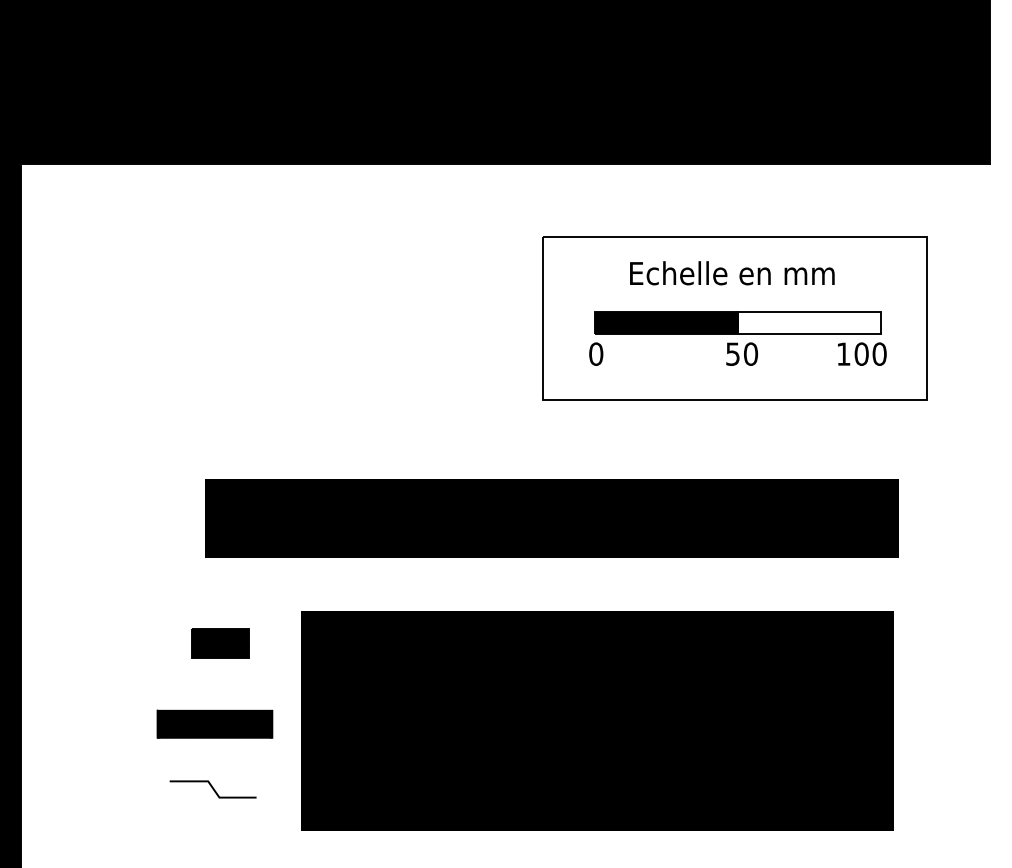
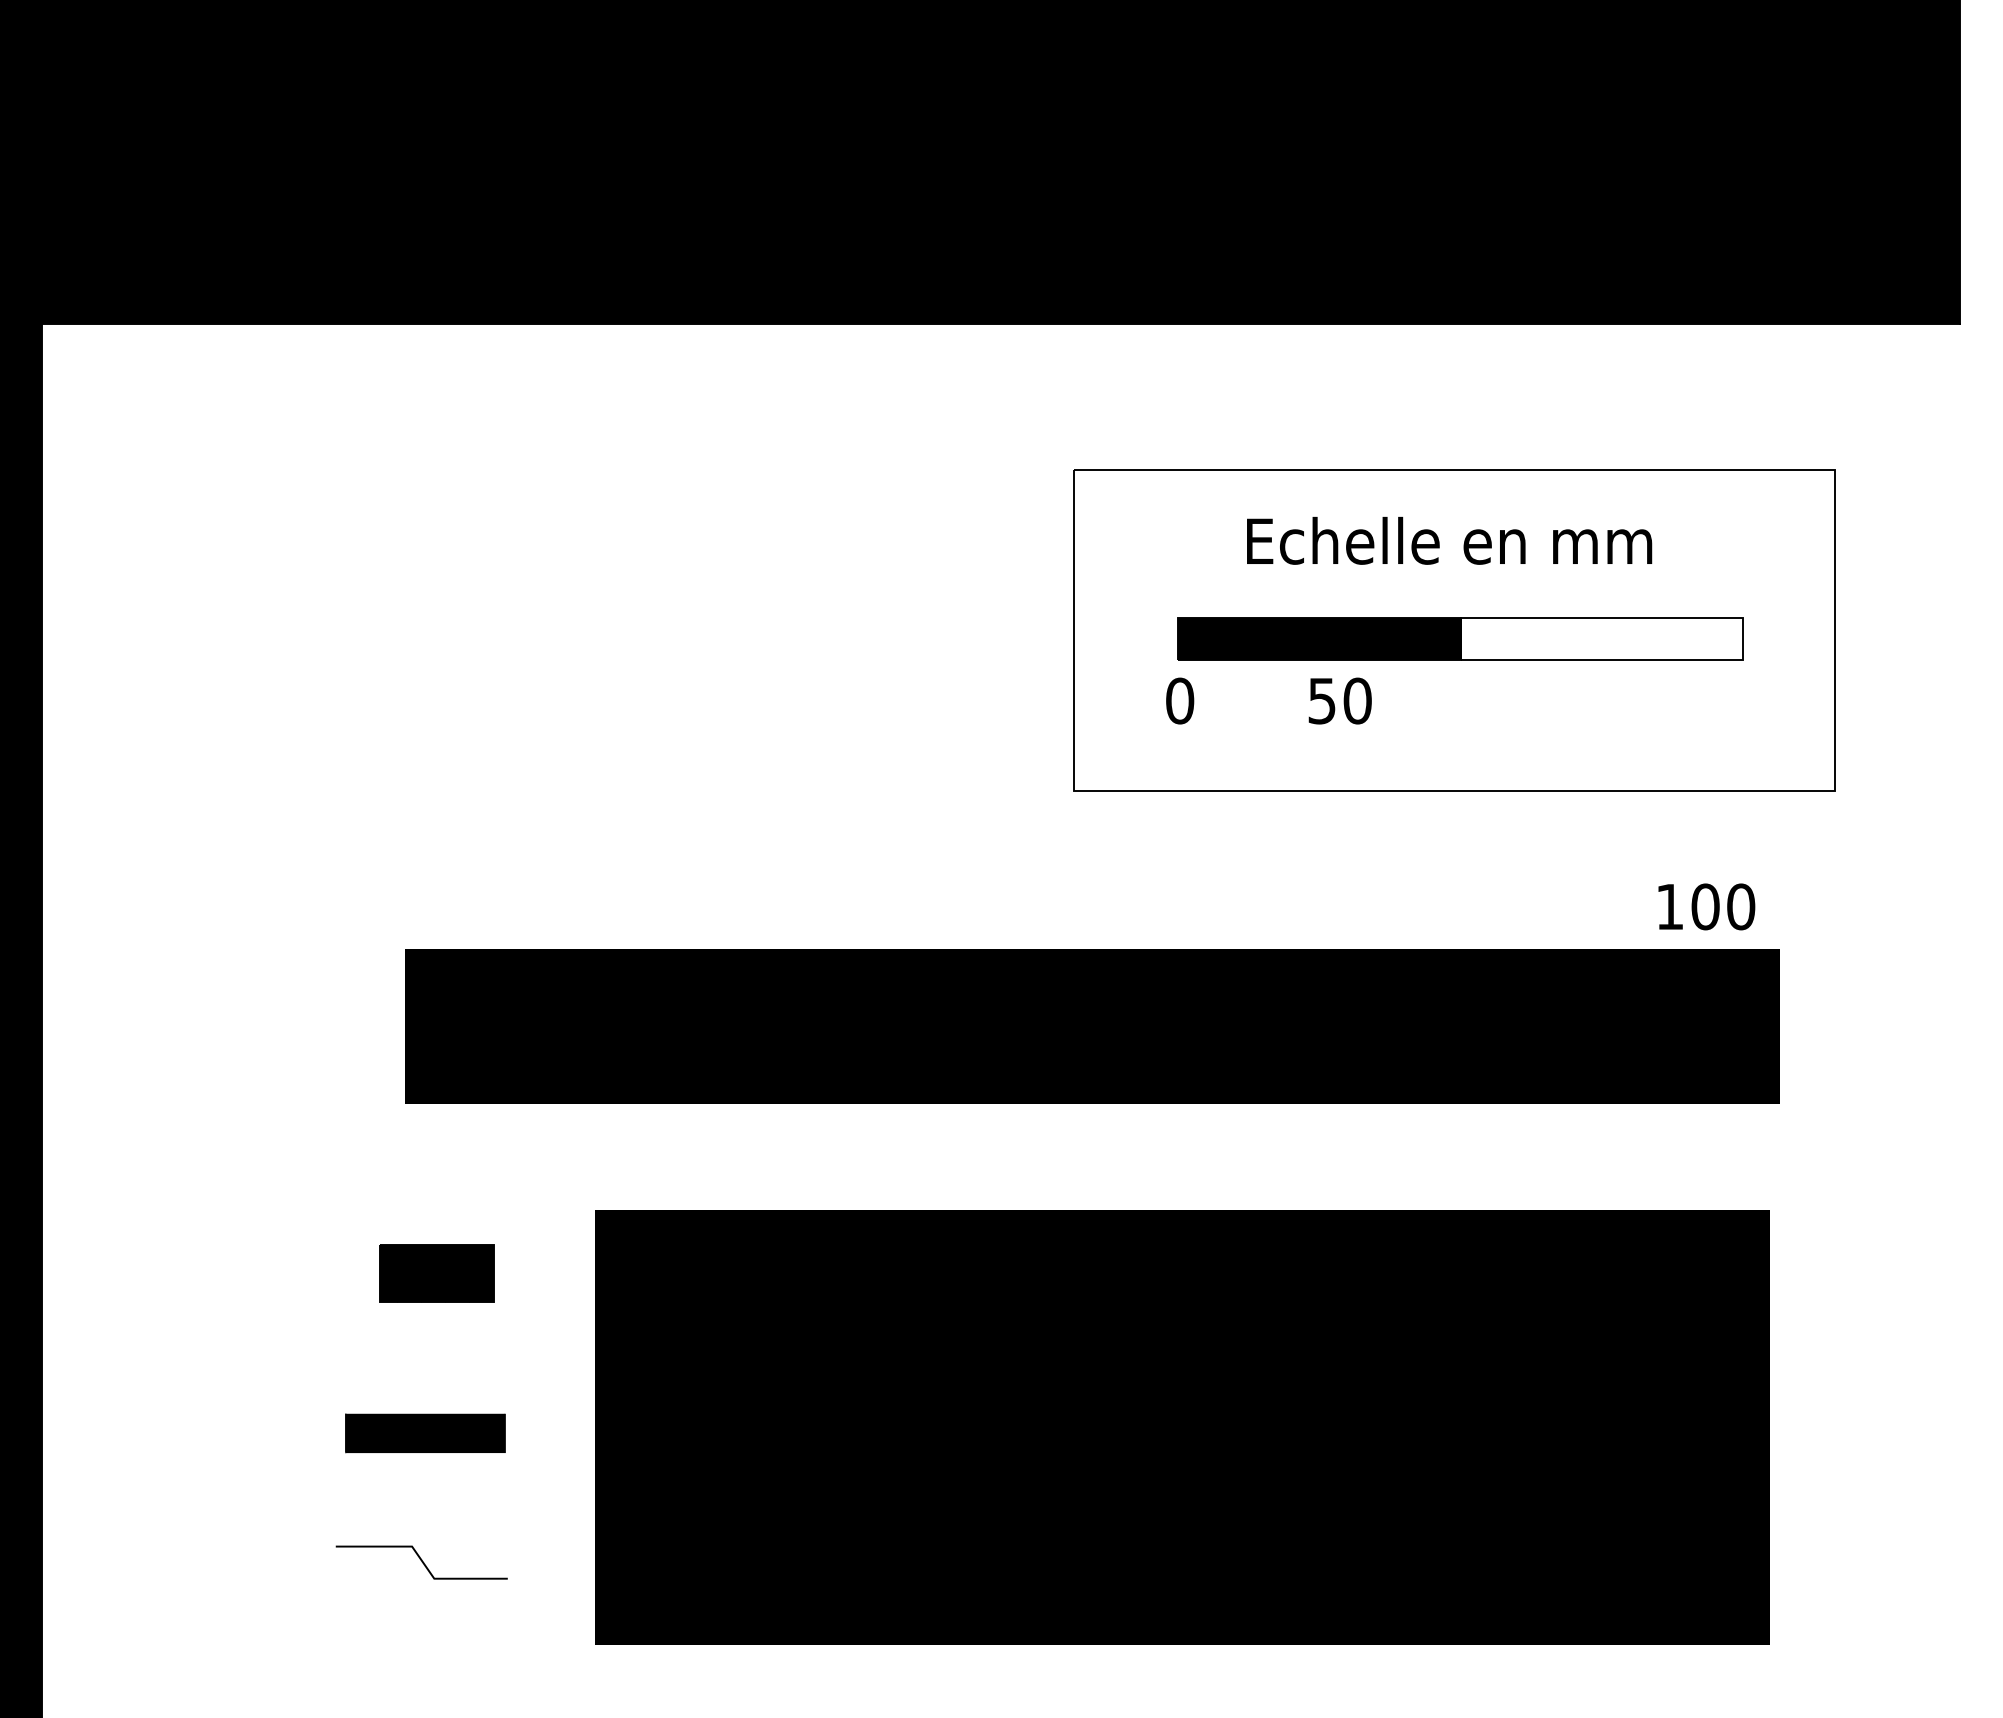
text: (741, 353) -> (1338, 699), moved
text: (862, 353) -> (1707, 905), moved
part: (214, 723) -> (424, 1432), size x0.7

